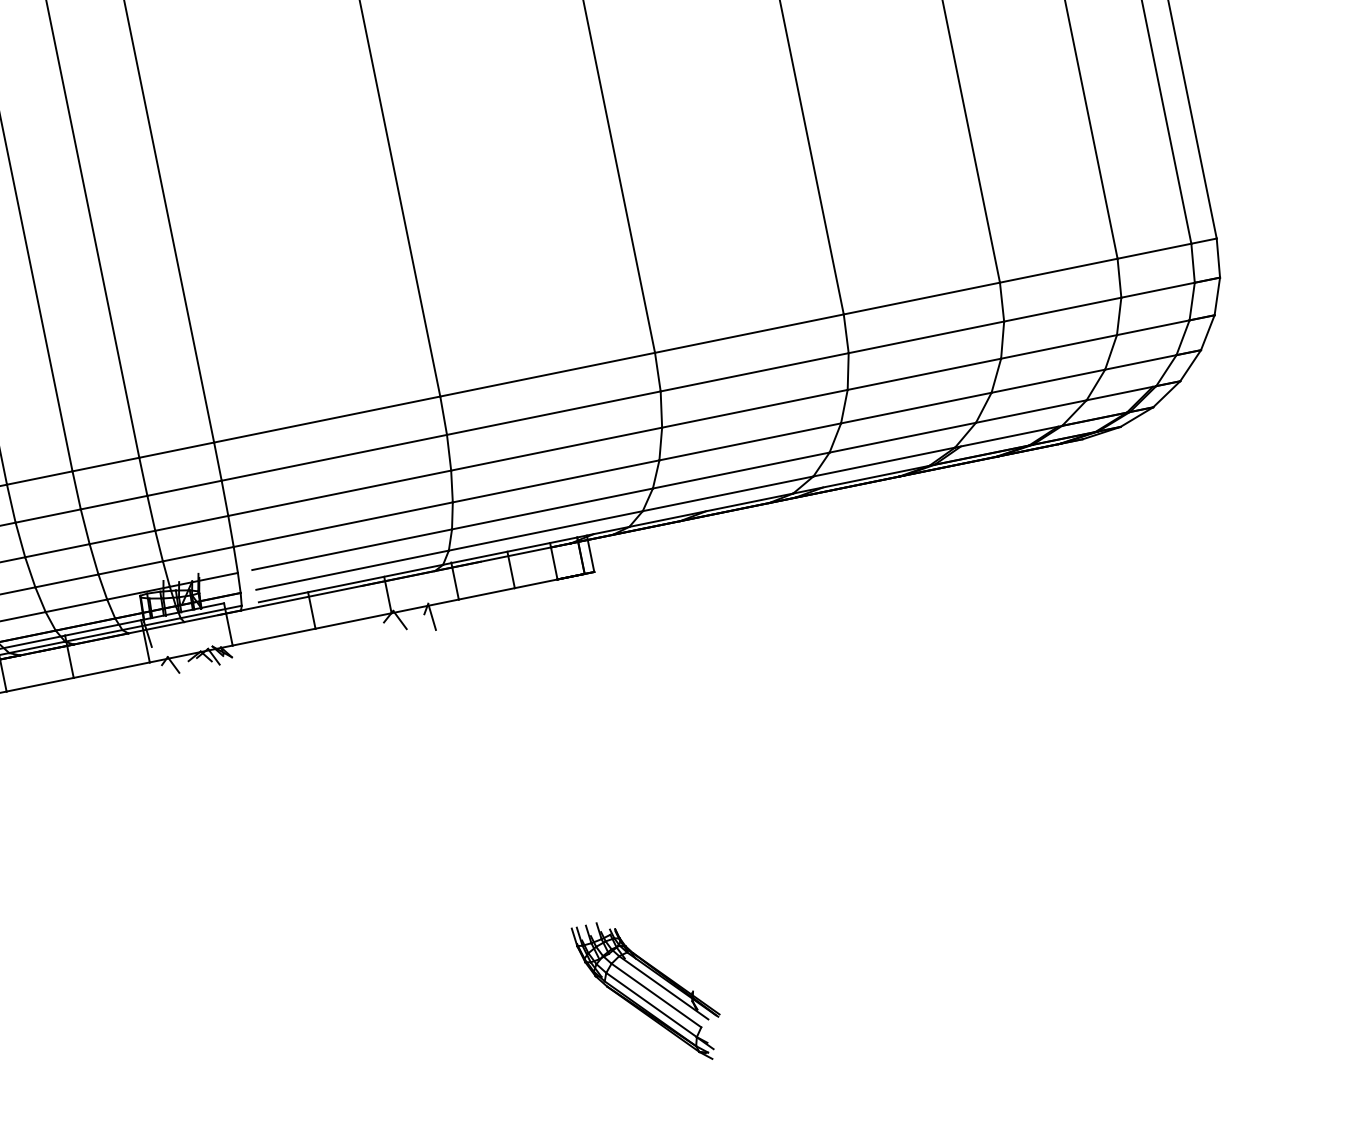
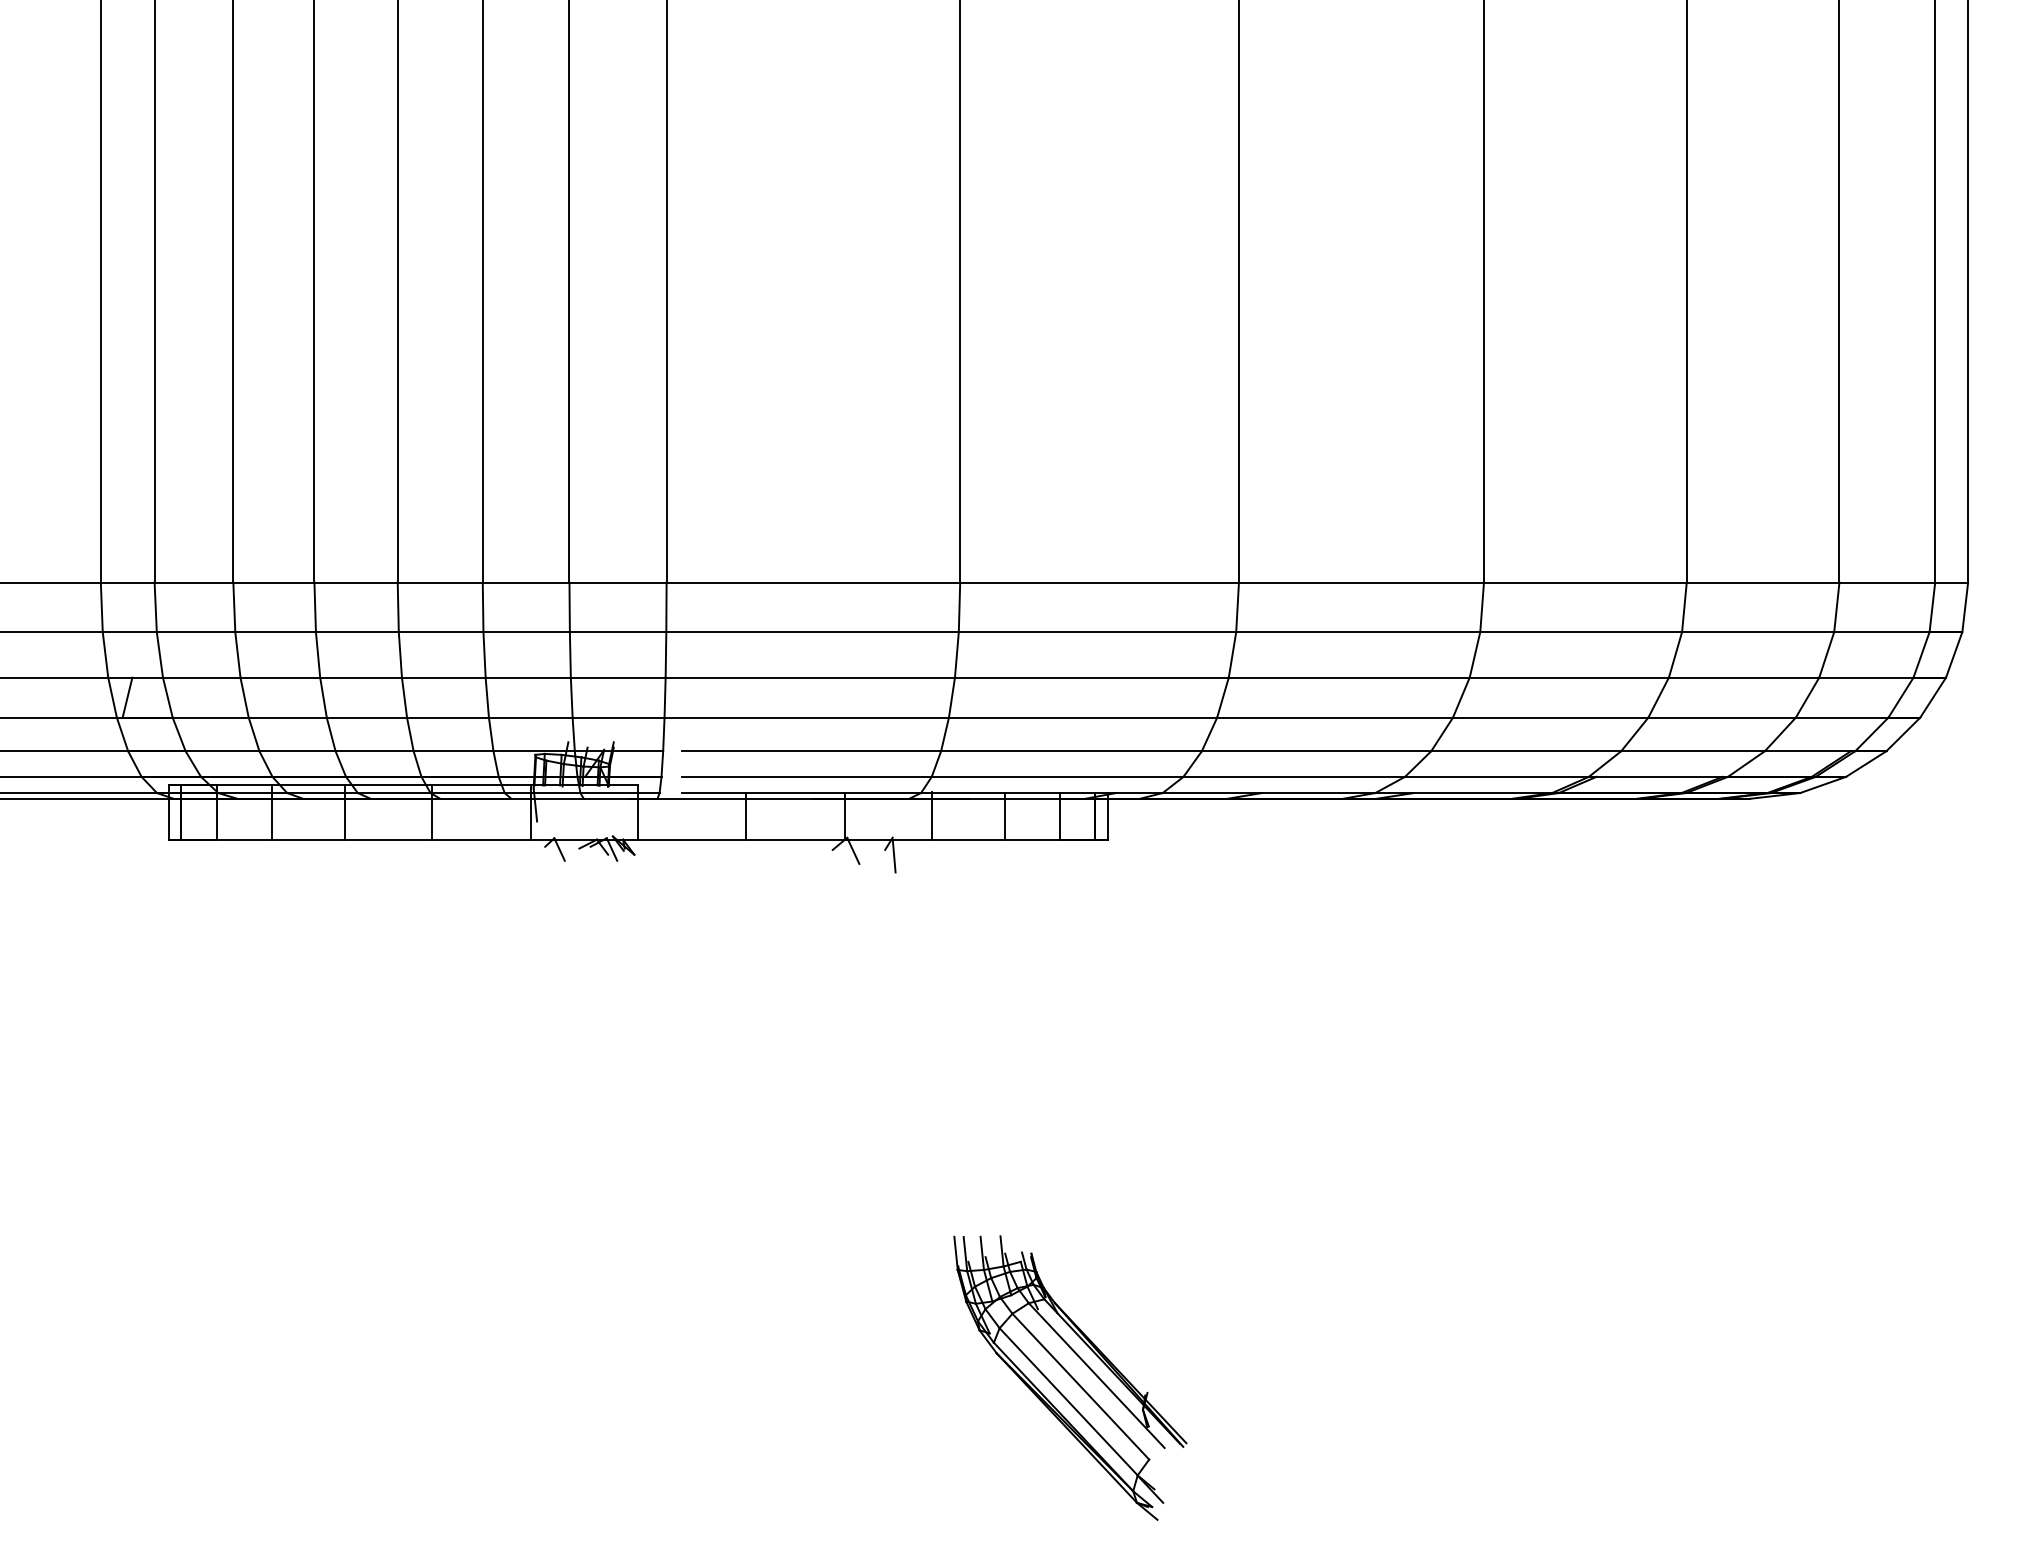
part: (649, 991) -> (1070, 1377), size x1.43

